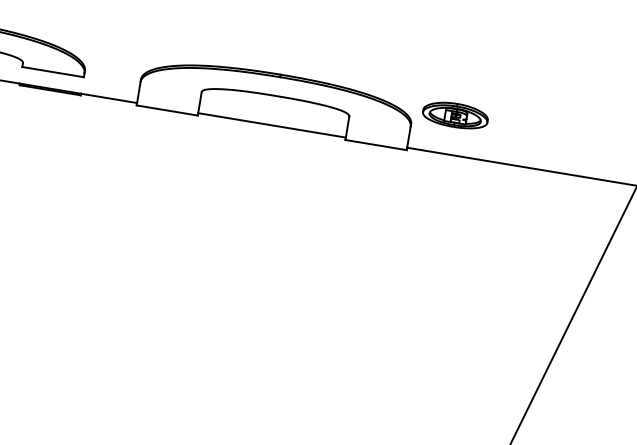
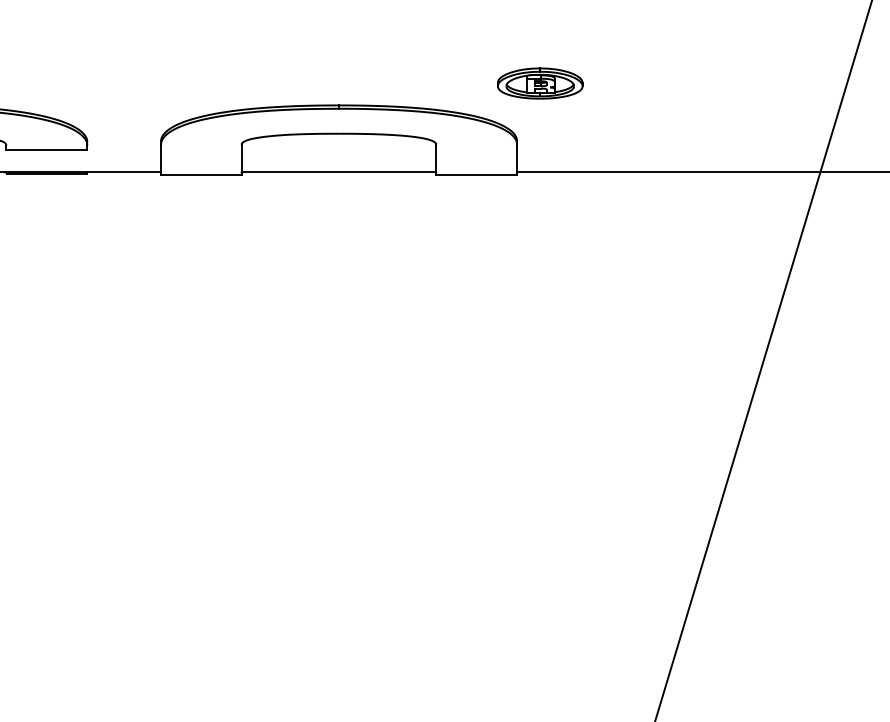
part: (455, 115) -> (540, 83), moved

